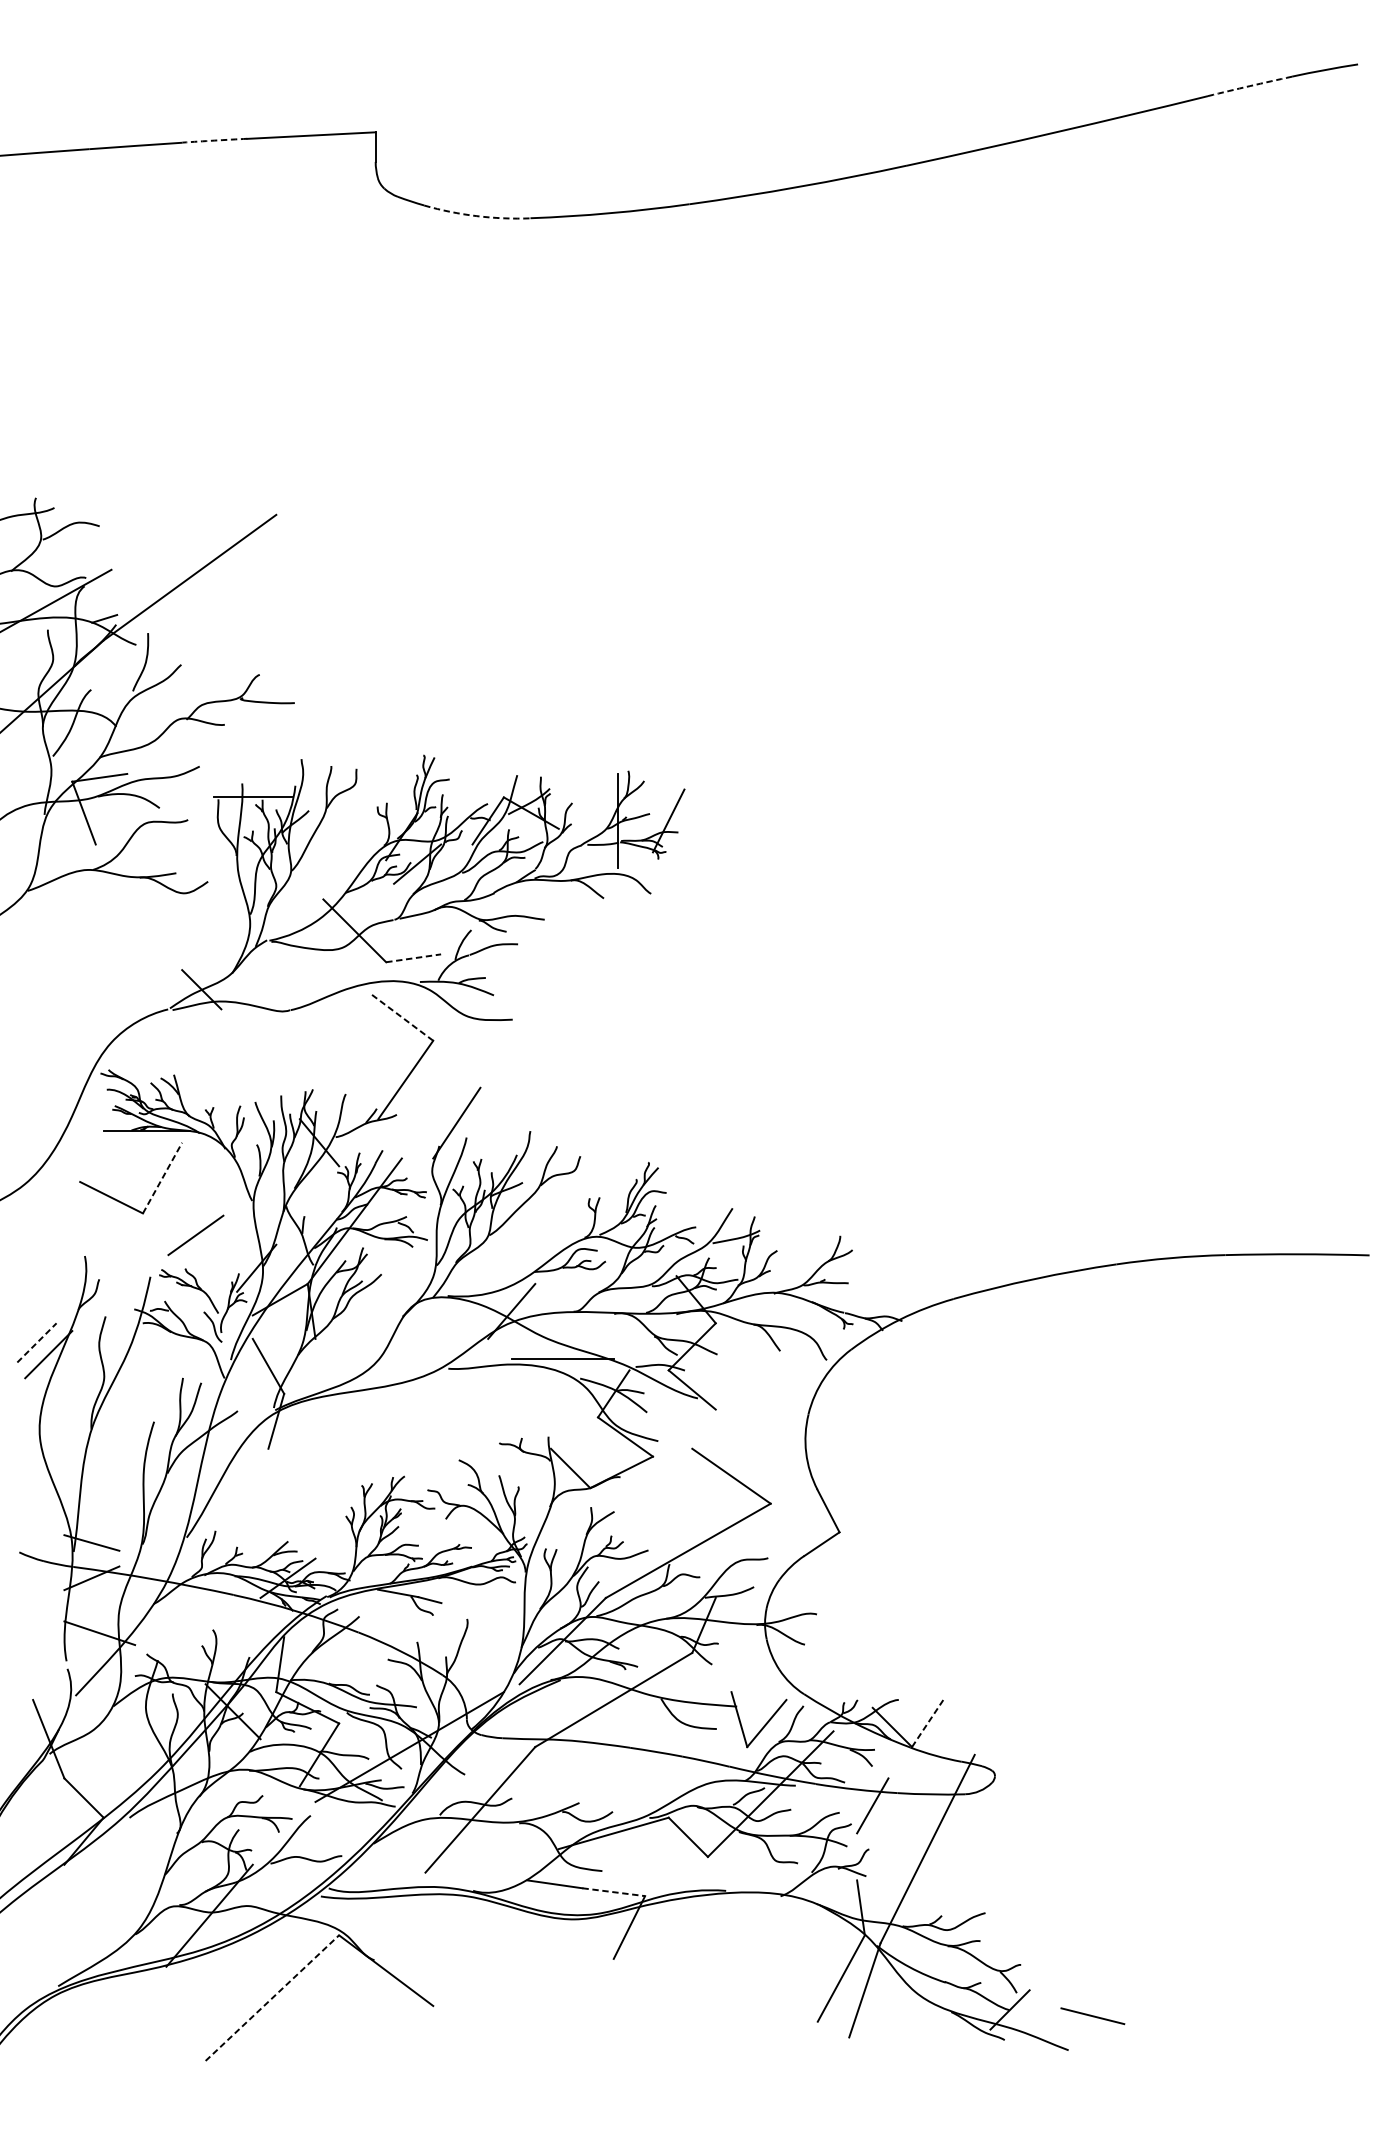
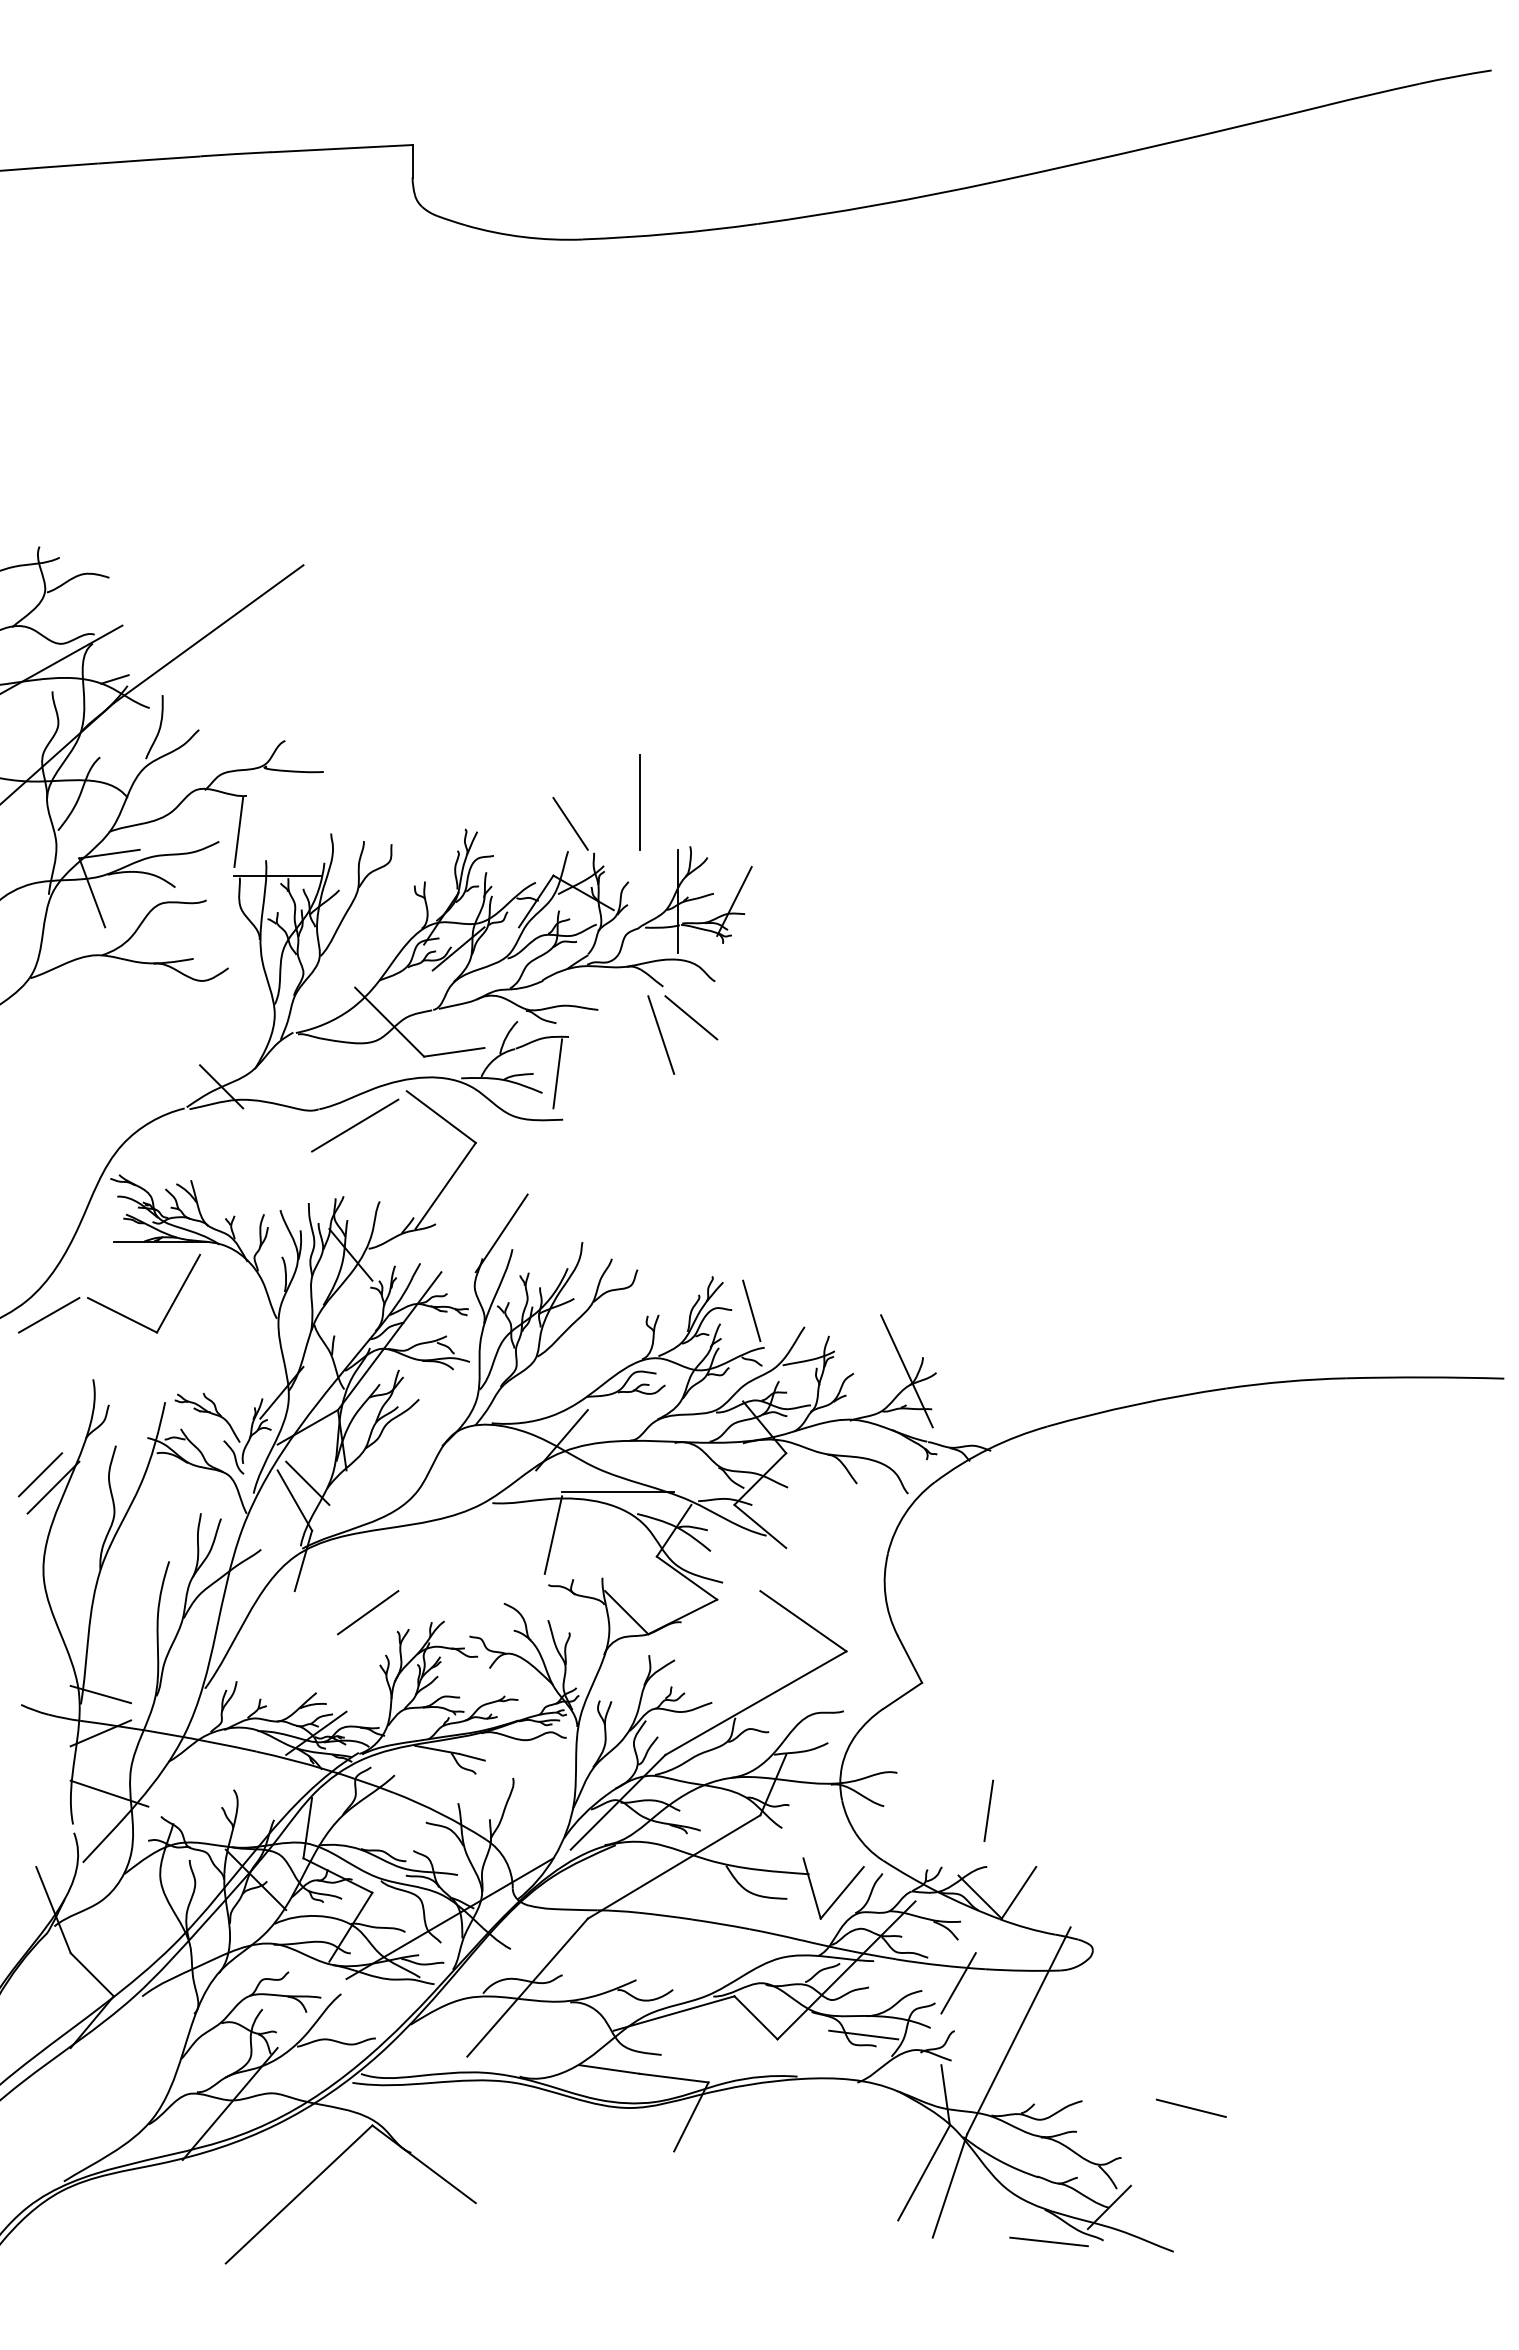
arc: (1249, 86) -> (1372, 94), dashed -> solid
arc: (214, 140) -> (235, 154), dashed -> solid
arc: (476, 216) -> (523, 237), dashed -> solid
line: (582, 730) -> (639, 802), added
line: (519, 749) -> (570, 823), added
line: (217, 758) -> (238, 832), added
line: (629, 926) -> (691, 1017), added
line: (602, 942) -> (661, 1034), added
line: (413, 958) -> (454, 1052), dashed -> solid
line: (507, 977) -> (557, 1073), added
line: (401, 1016) -> (440, 1116), dashed -> solid
line: (323, 1024) -> (355, 1125), added
line: (162, 1177) -> (178, 1293), dashed -> solid
line: (684, 1193) -> (751, 1310), added
line: (45, 1197) -> (49, 1315), added
line: (196, 1235) -> (368, 1612), moved
line: (825, 1248) -> (906, 1371), added
line: (36, 1342) -> (40, 1474), dashed -> solid
line: (279, 1349) -> (307, 1482), added
line: (503, 1397) -> (553, 1534), added
line: (899, 1648) -> (988, 1810), added
line: (928, 1723) -> (1019, 1892), dashed -> solid
line: (786, 1852) -> (863, 2034), added
line: (614, 1892) -> (674, 2078), dashed -> solid
line: (272, 1998) -> (299, 2194), dashed -> solid
line: (1092, 2015) -> (1191, 2107), moved
line: (954, 2040) -> (1048, 2241), added

